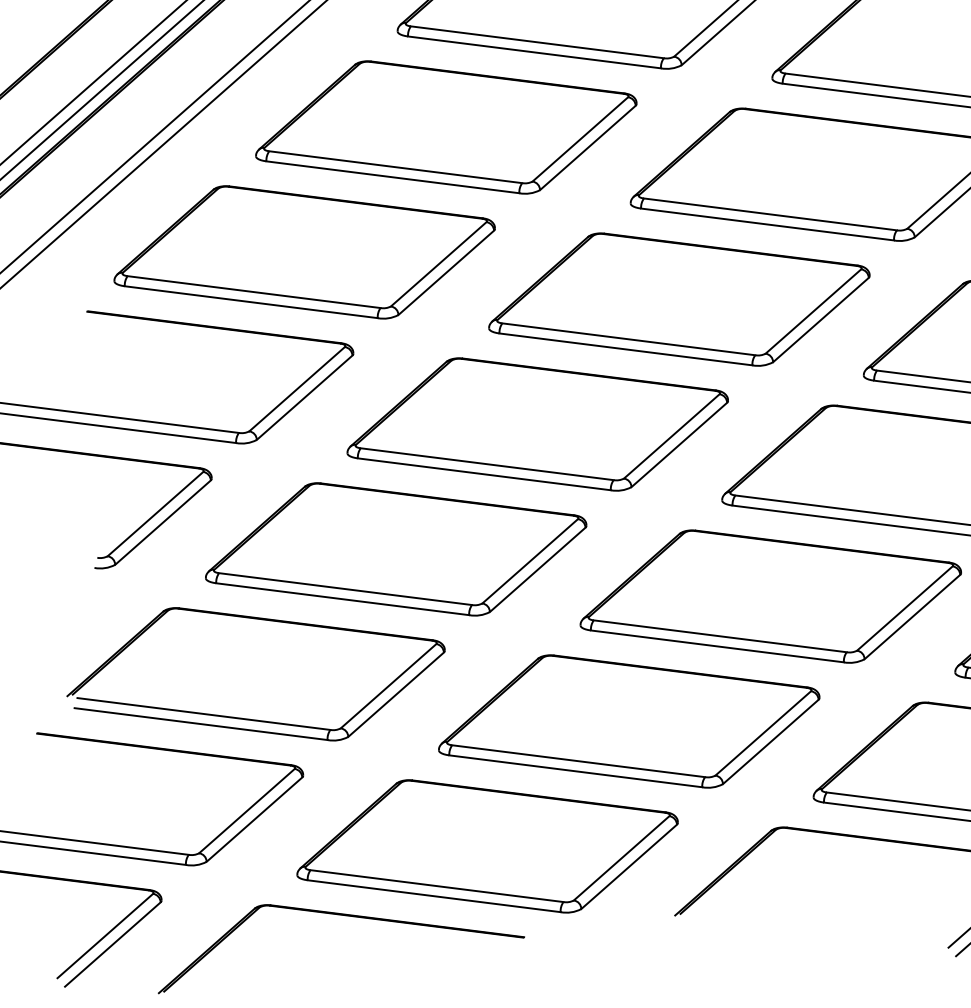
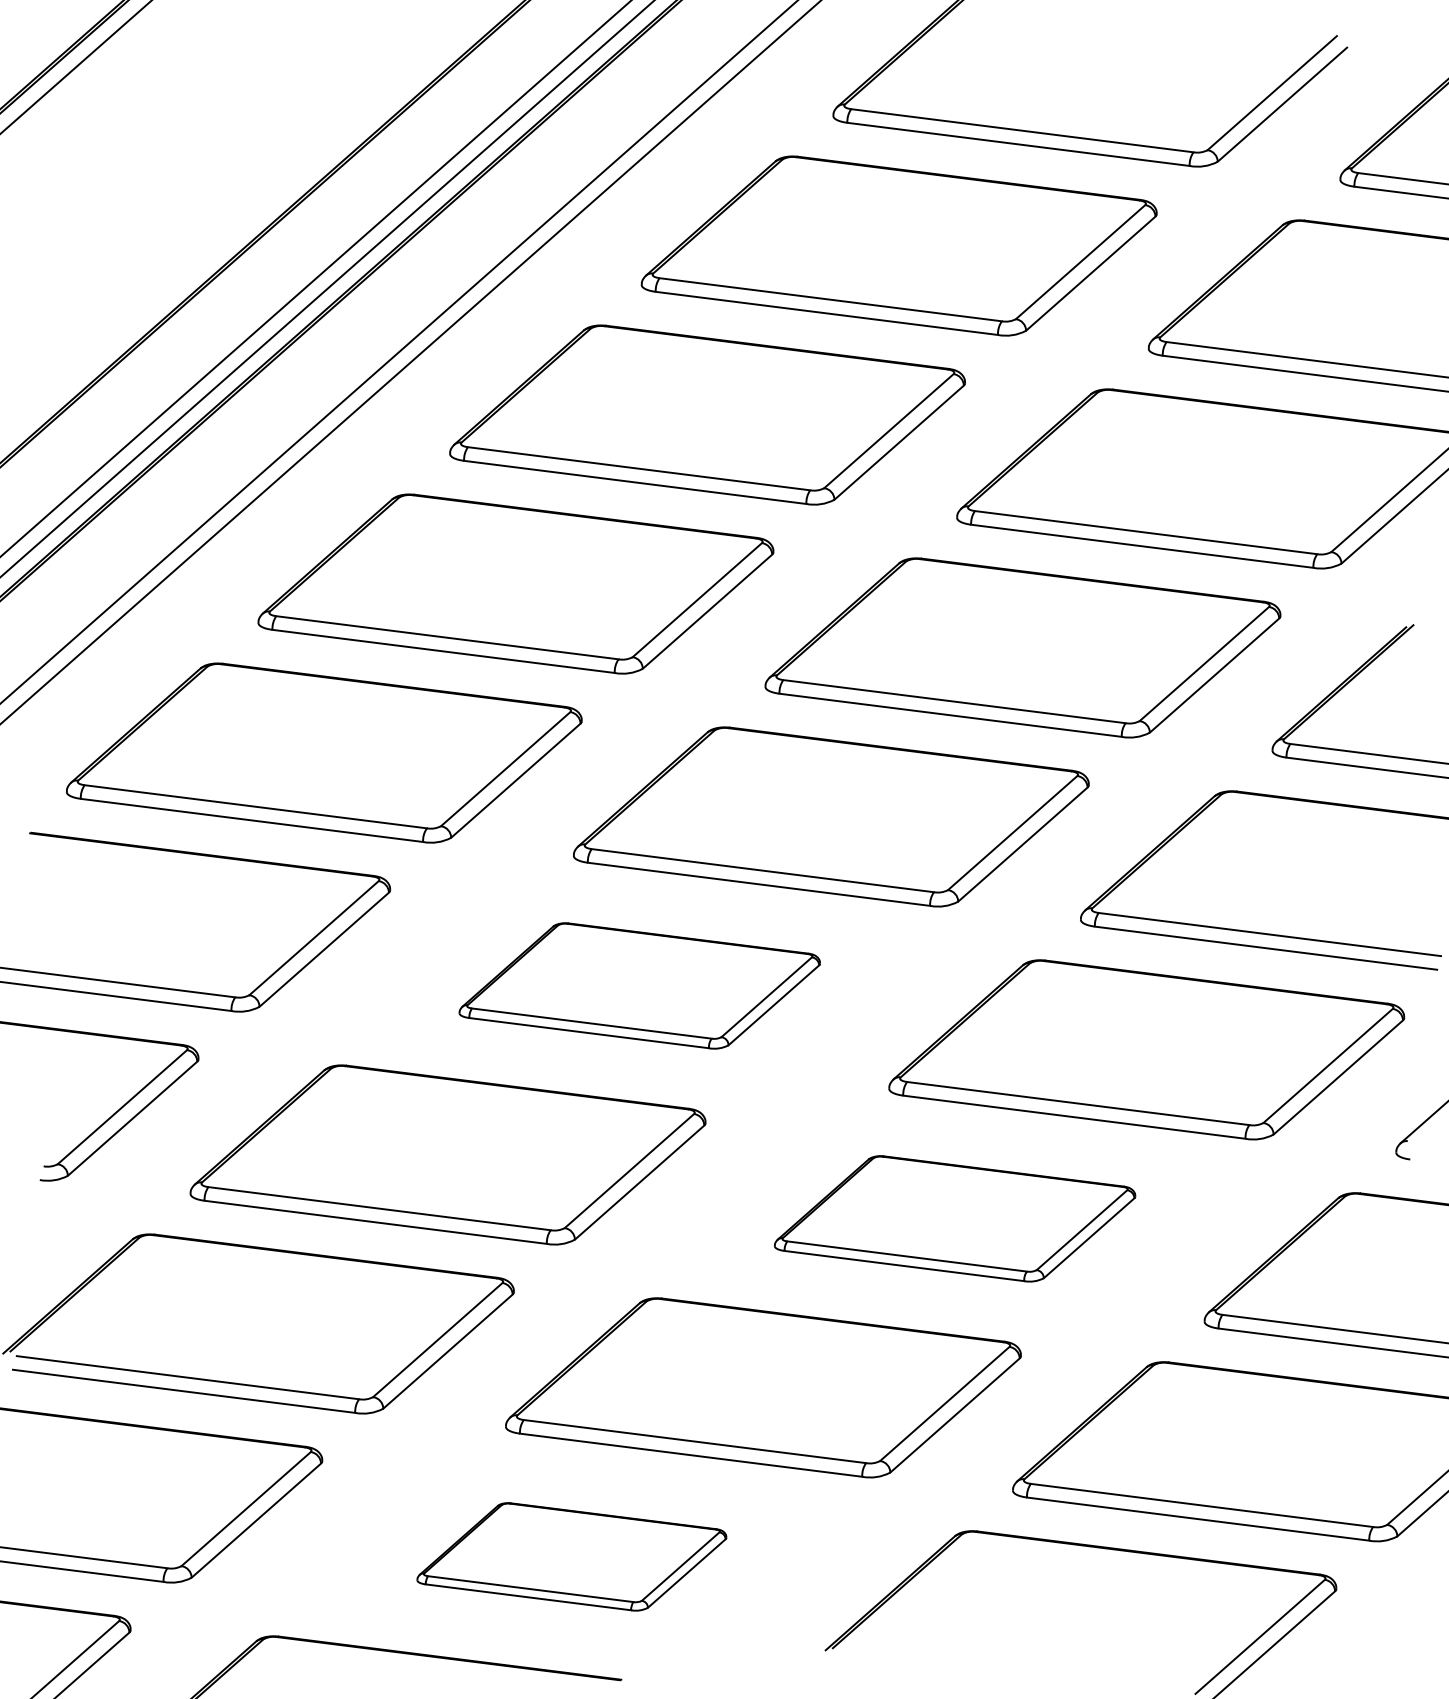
part: (537, 424) -> (639, 985), size x0.7
part: (770, 596) -> (954, 1218), size x0.7
part: (487, 846) -> (571, 1556), size x0.6

